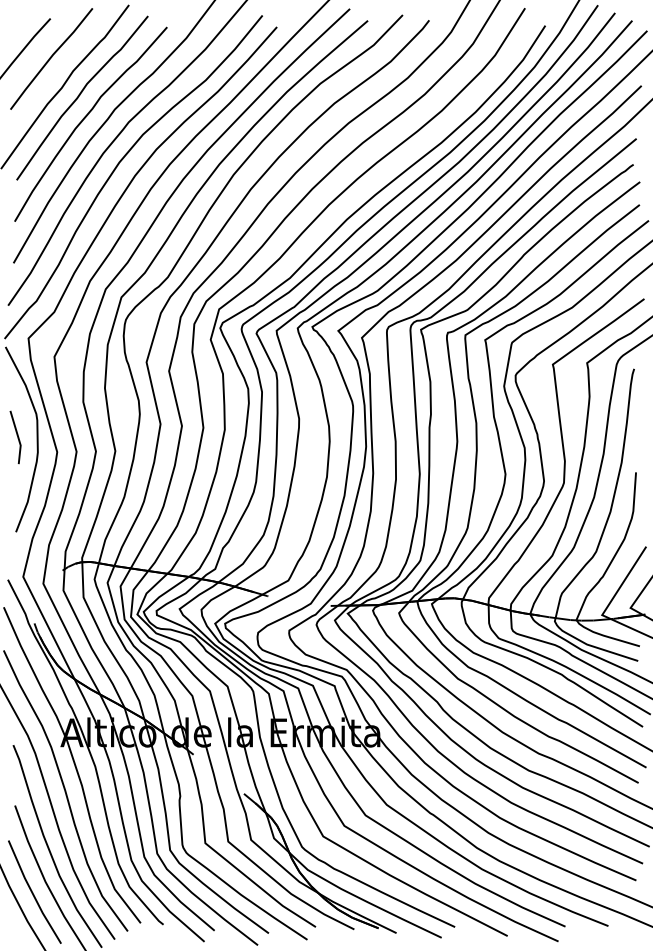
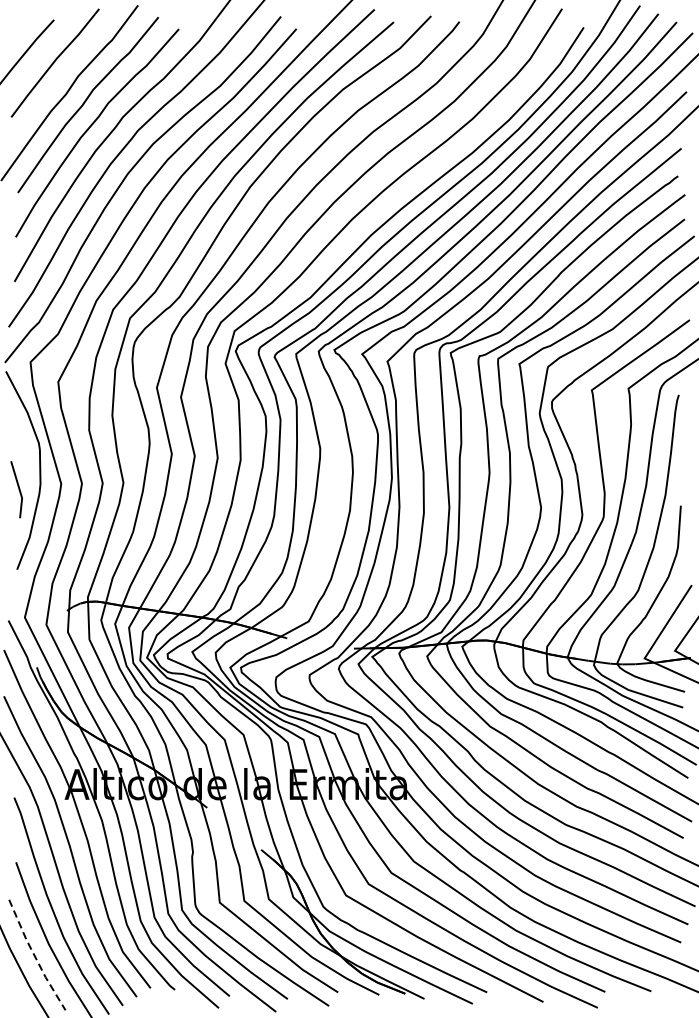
line: (17, 437) -> (18, 489), moved
line: (32, 893) -> (34, 956), solid -> dashed

